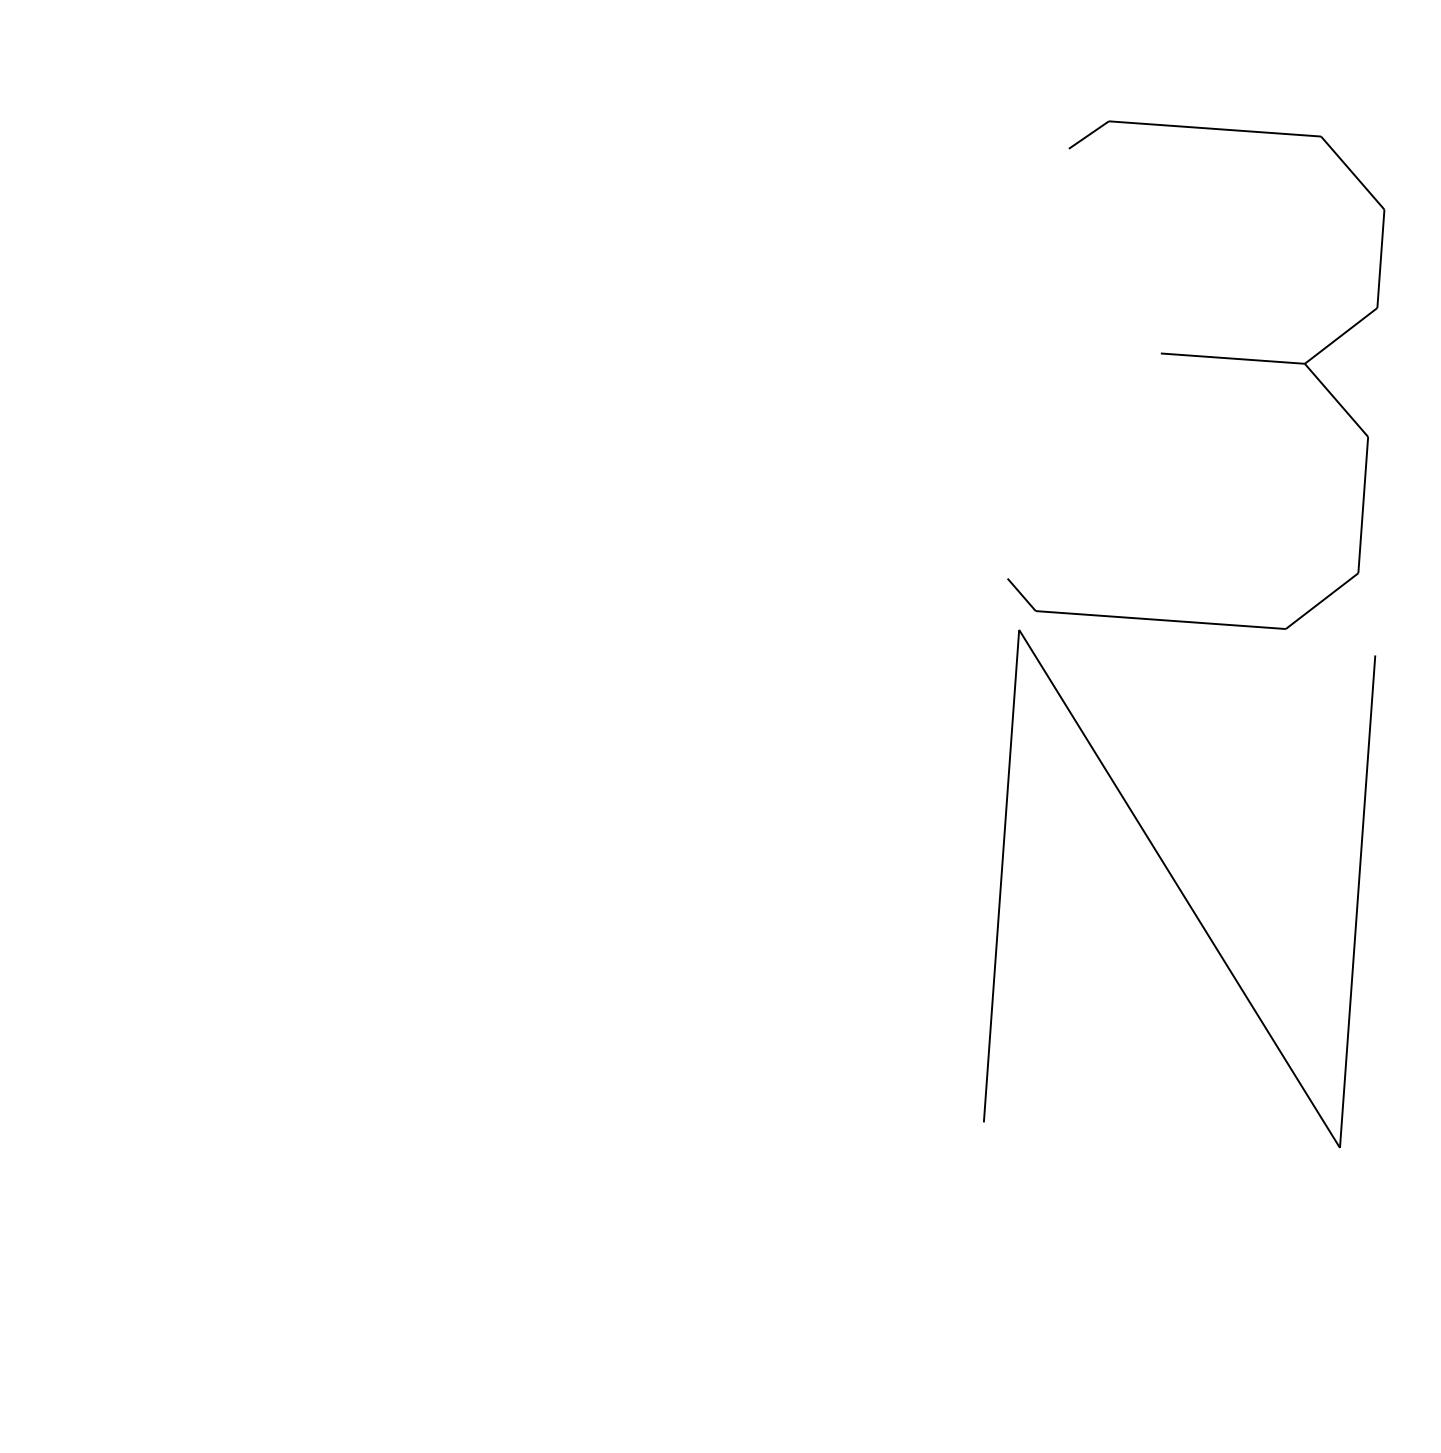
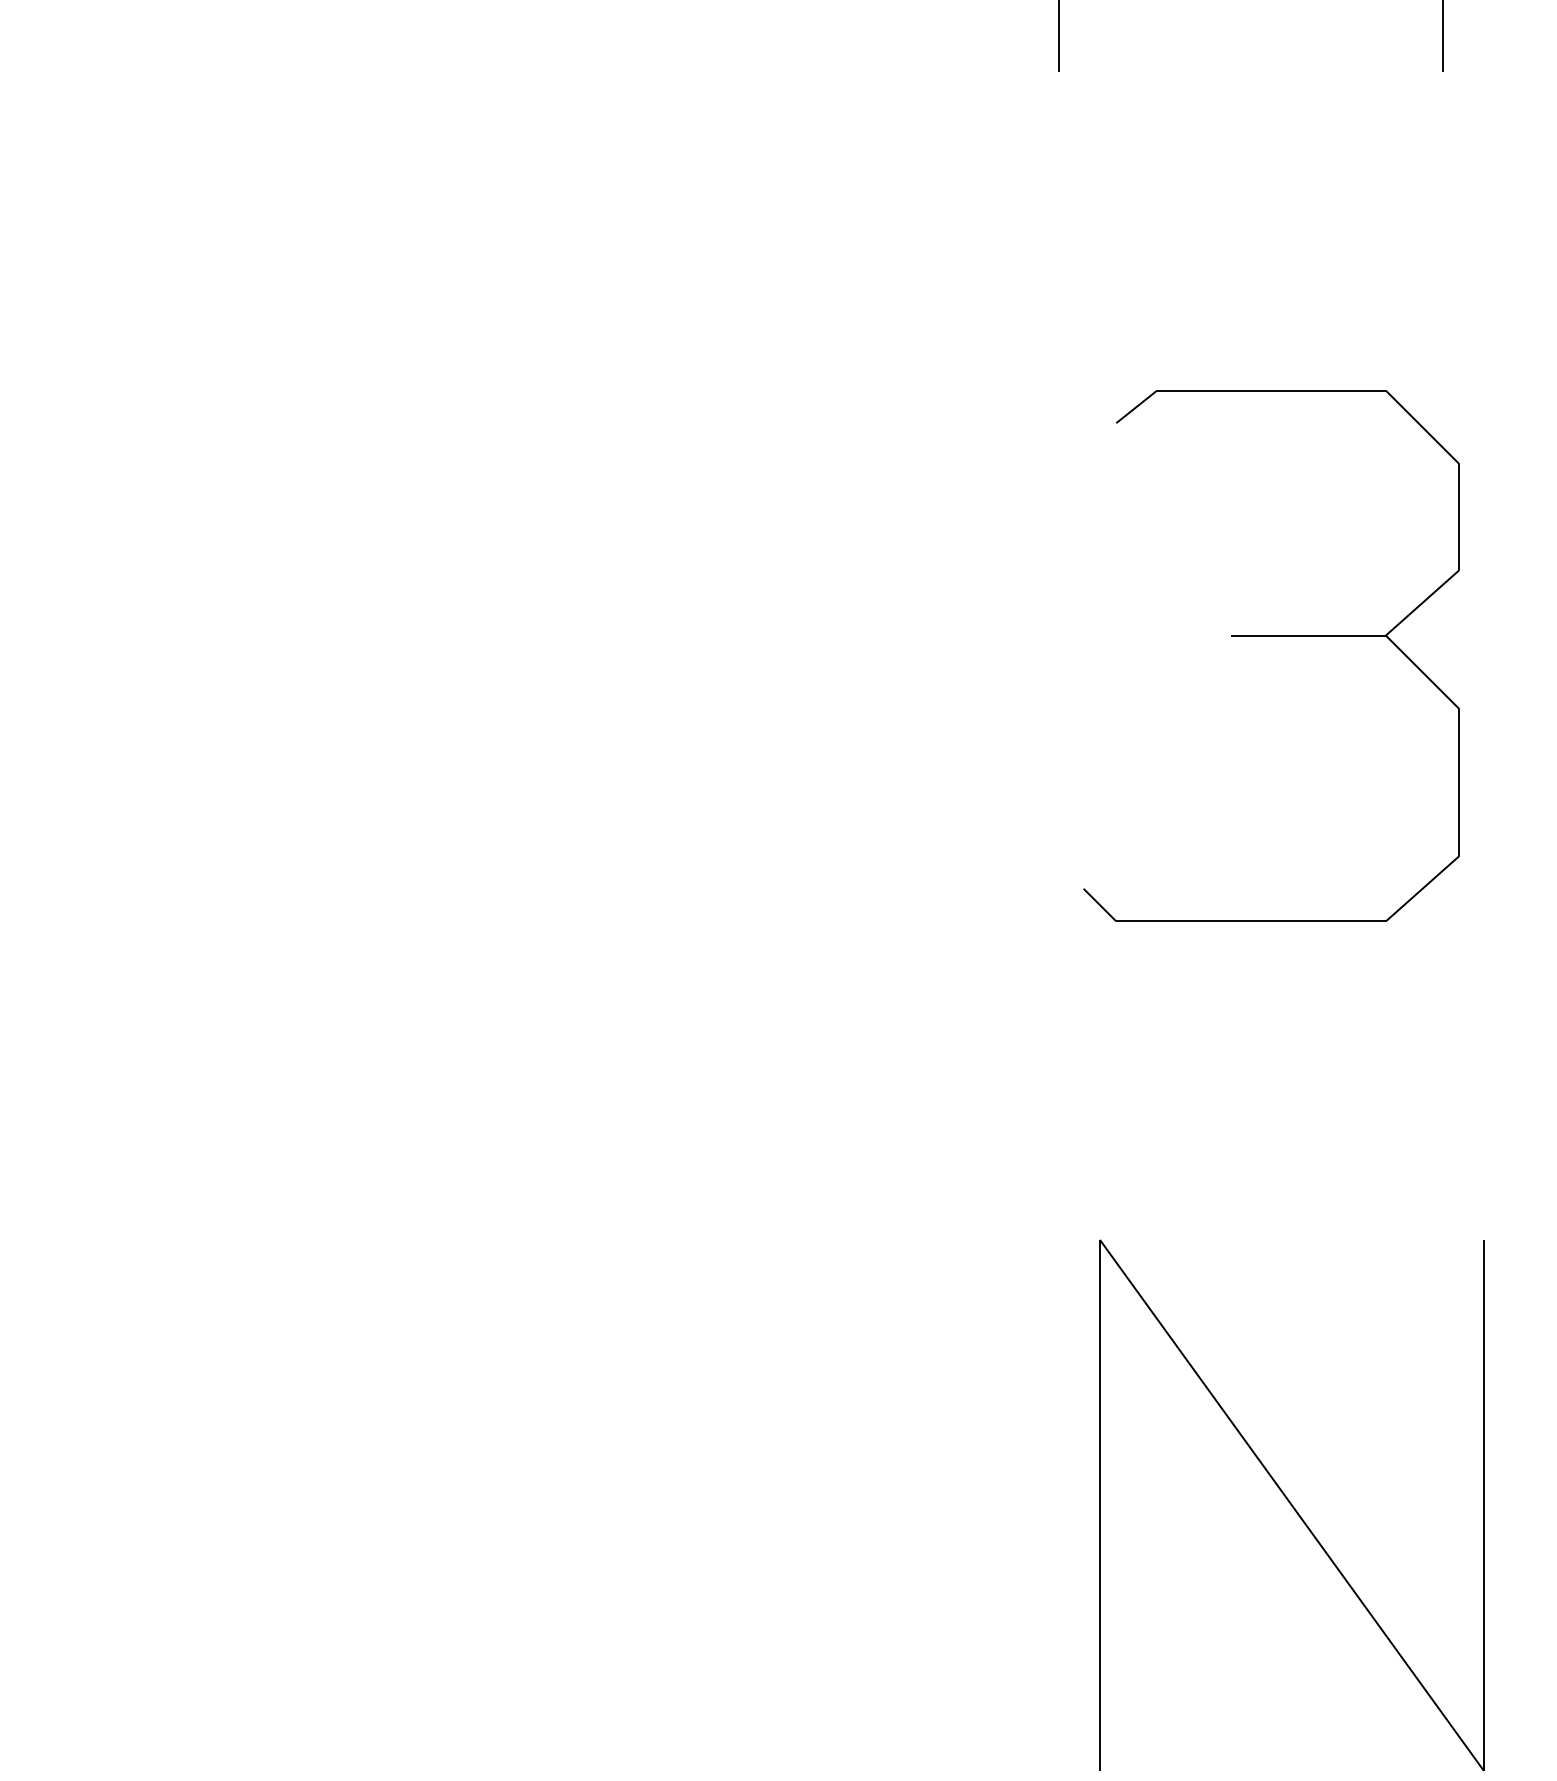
part: (1179, 888) -> (1291, 1504), moved

